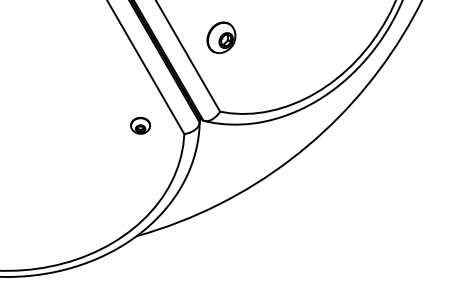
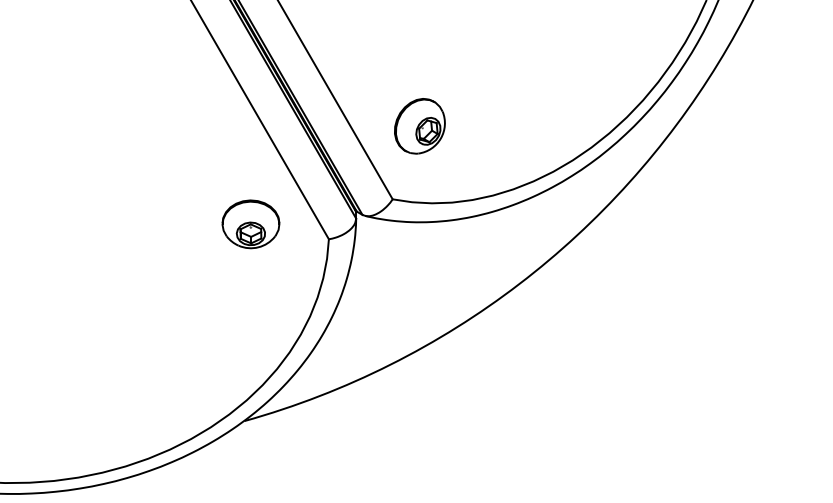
part: (221, 37) -> (420, 125), moved
part: (140, 125) -> (250, 223), size x1.67

